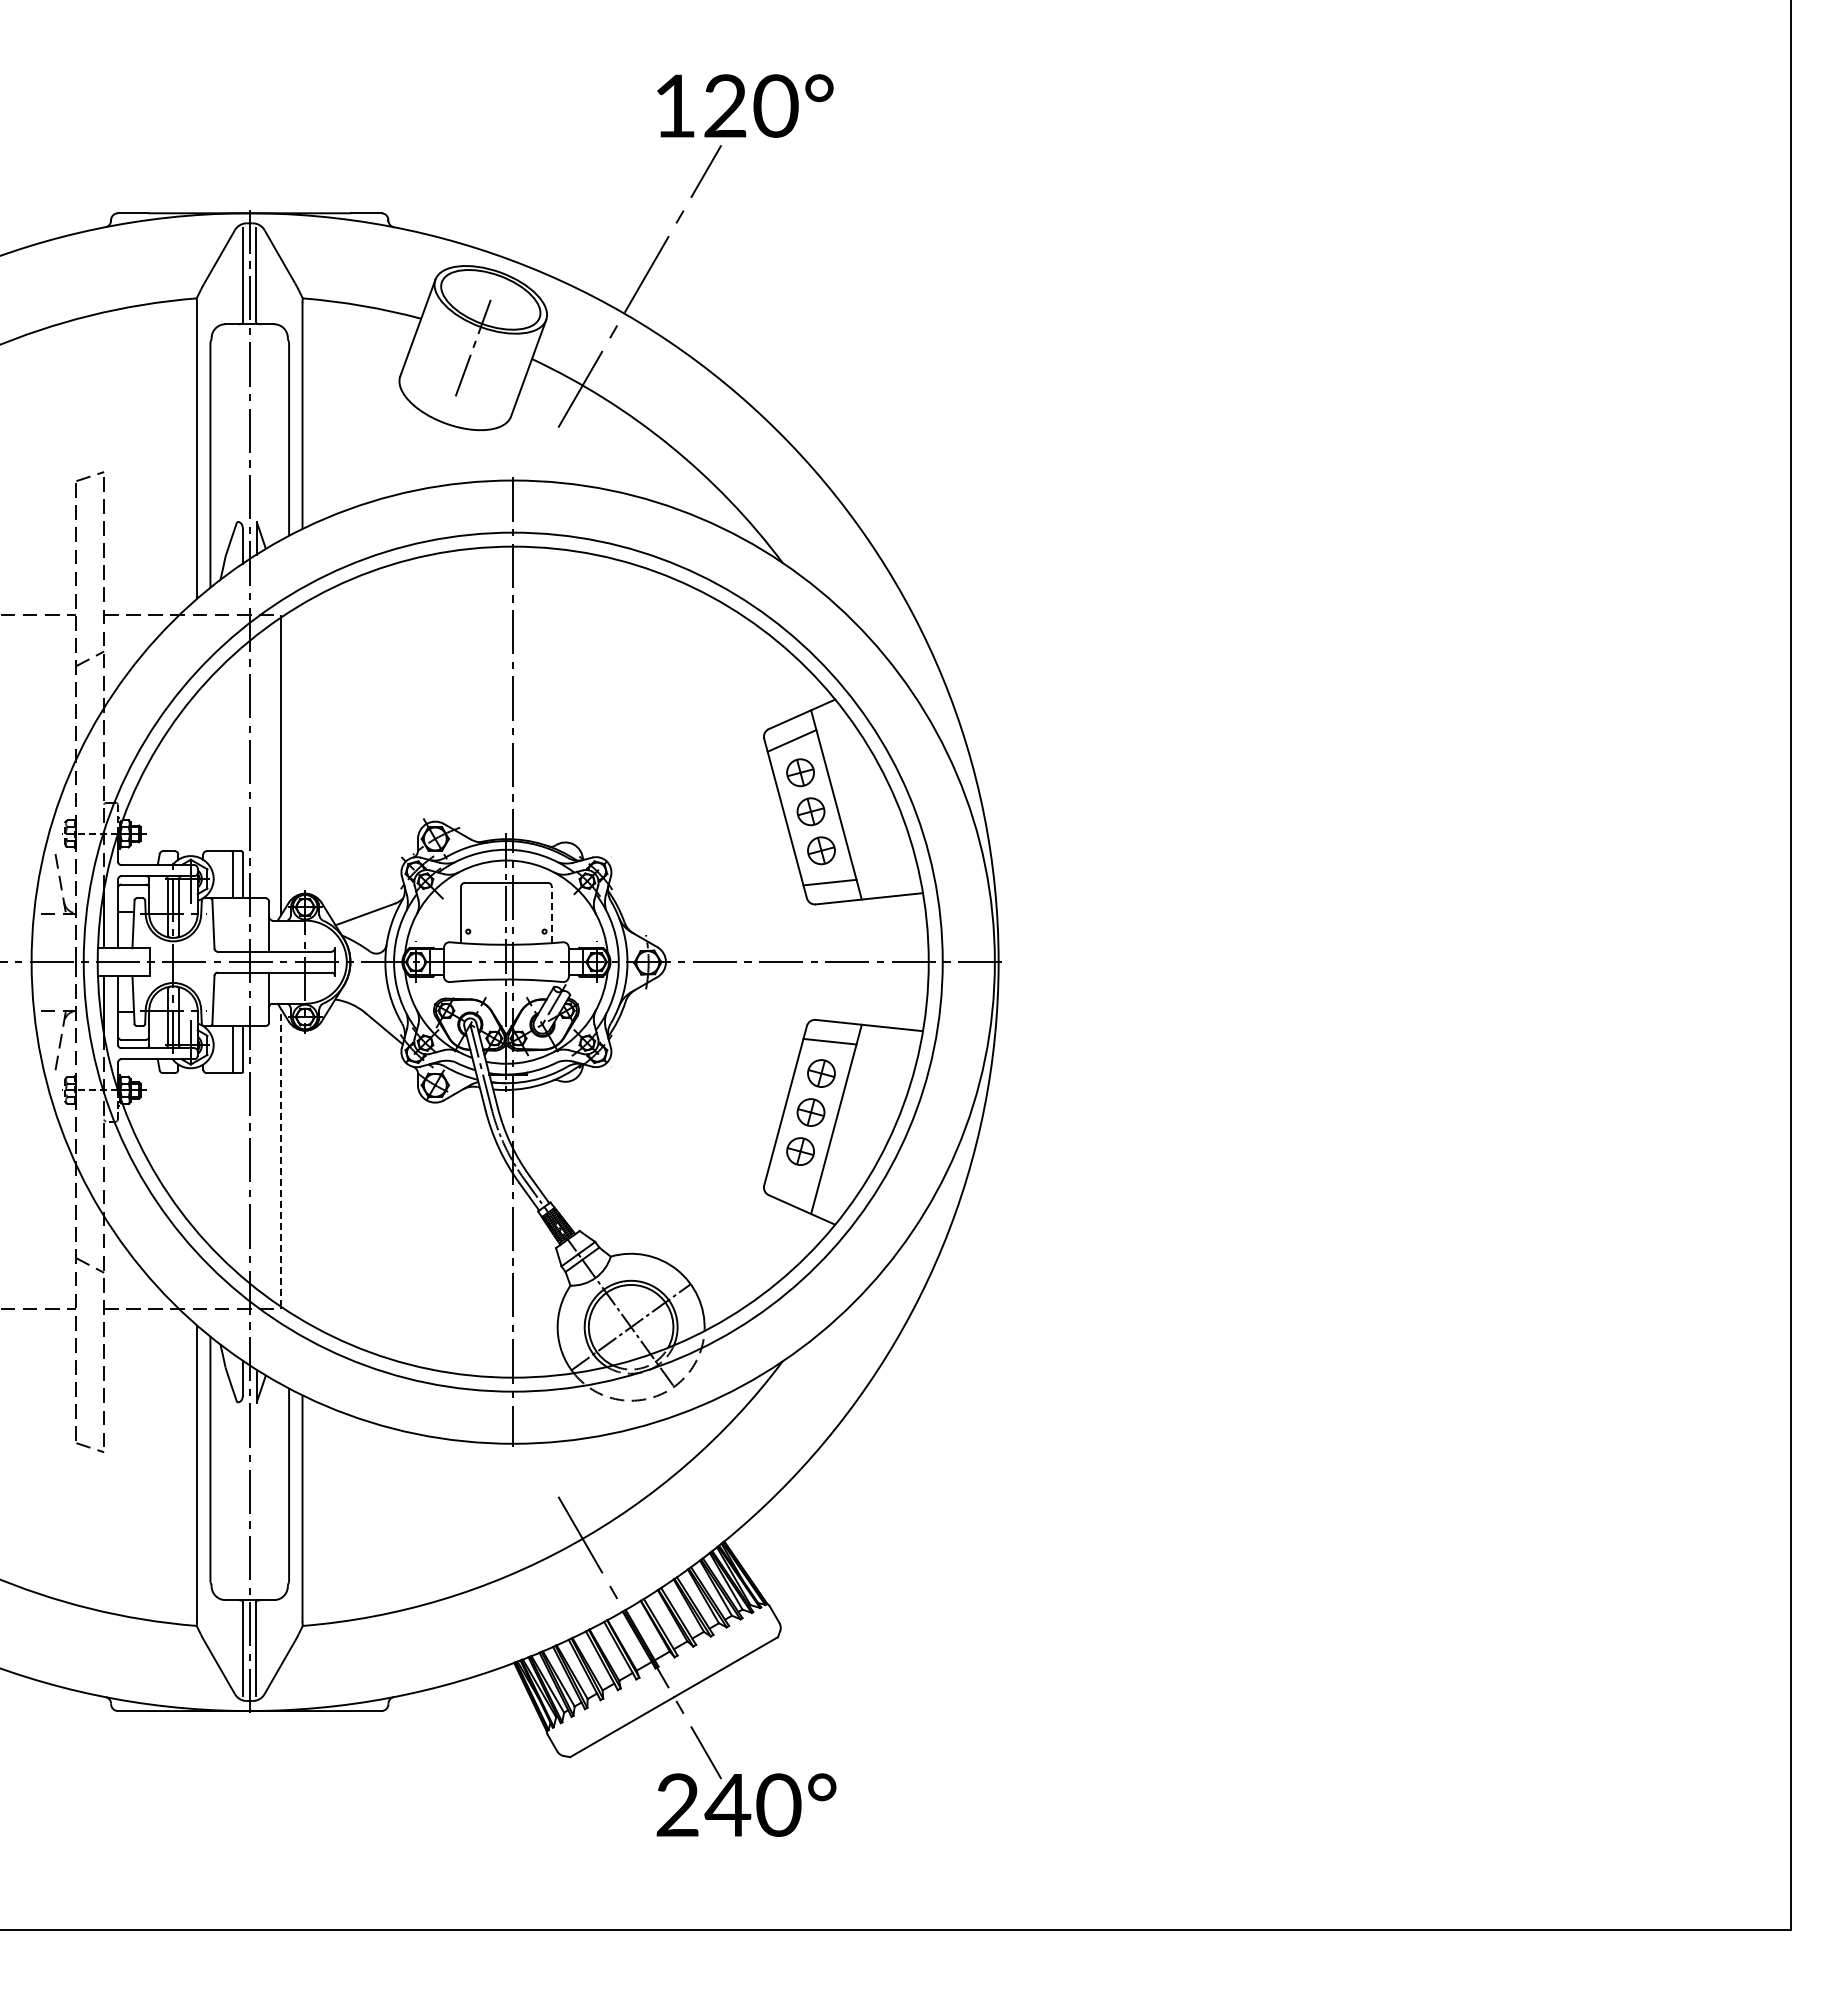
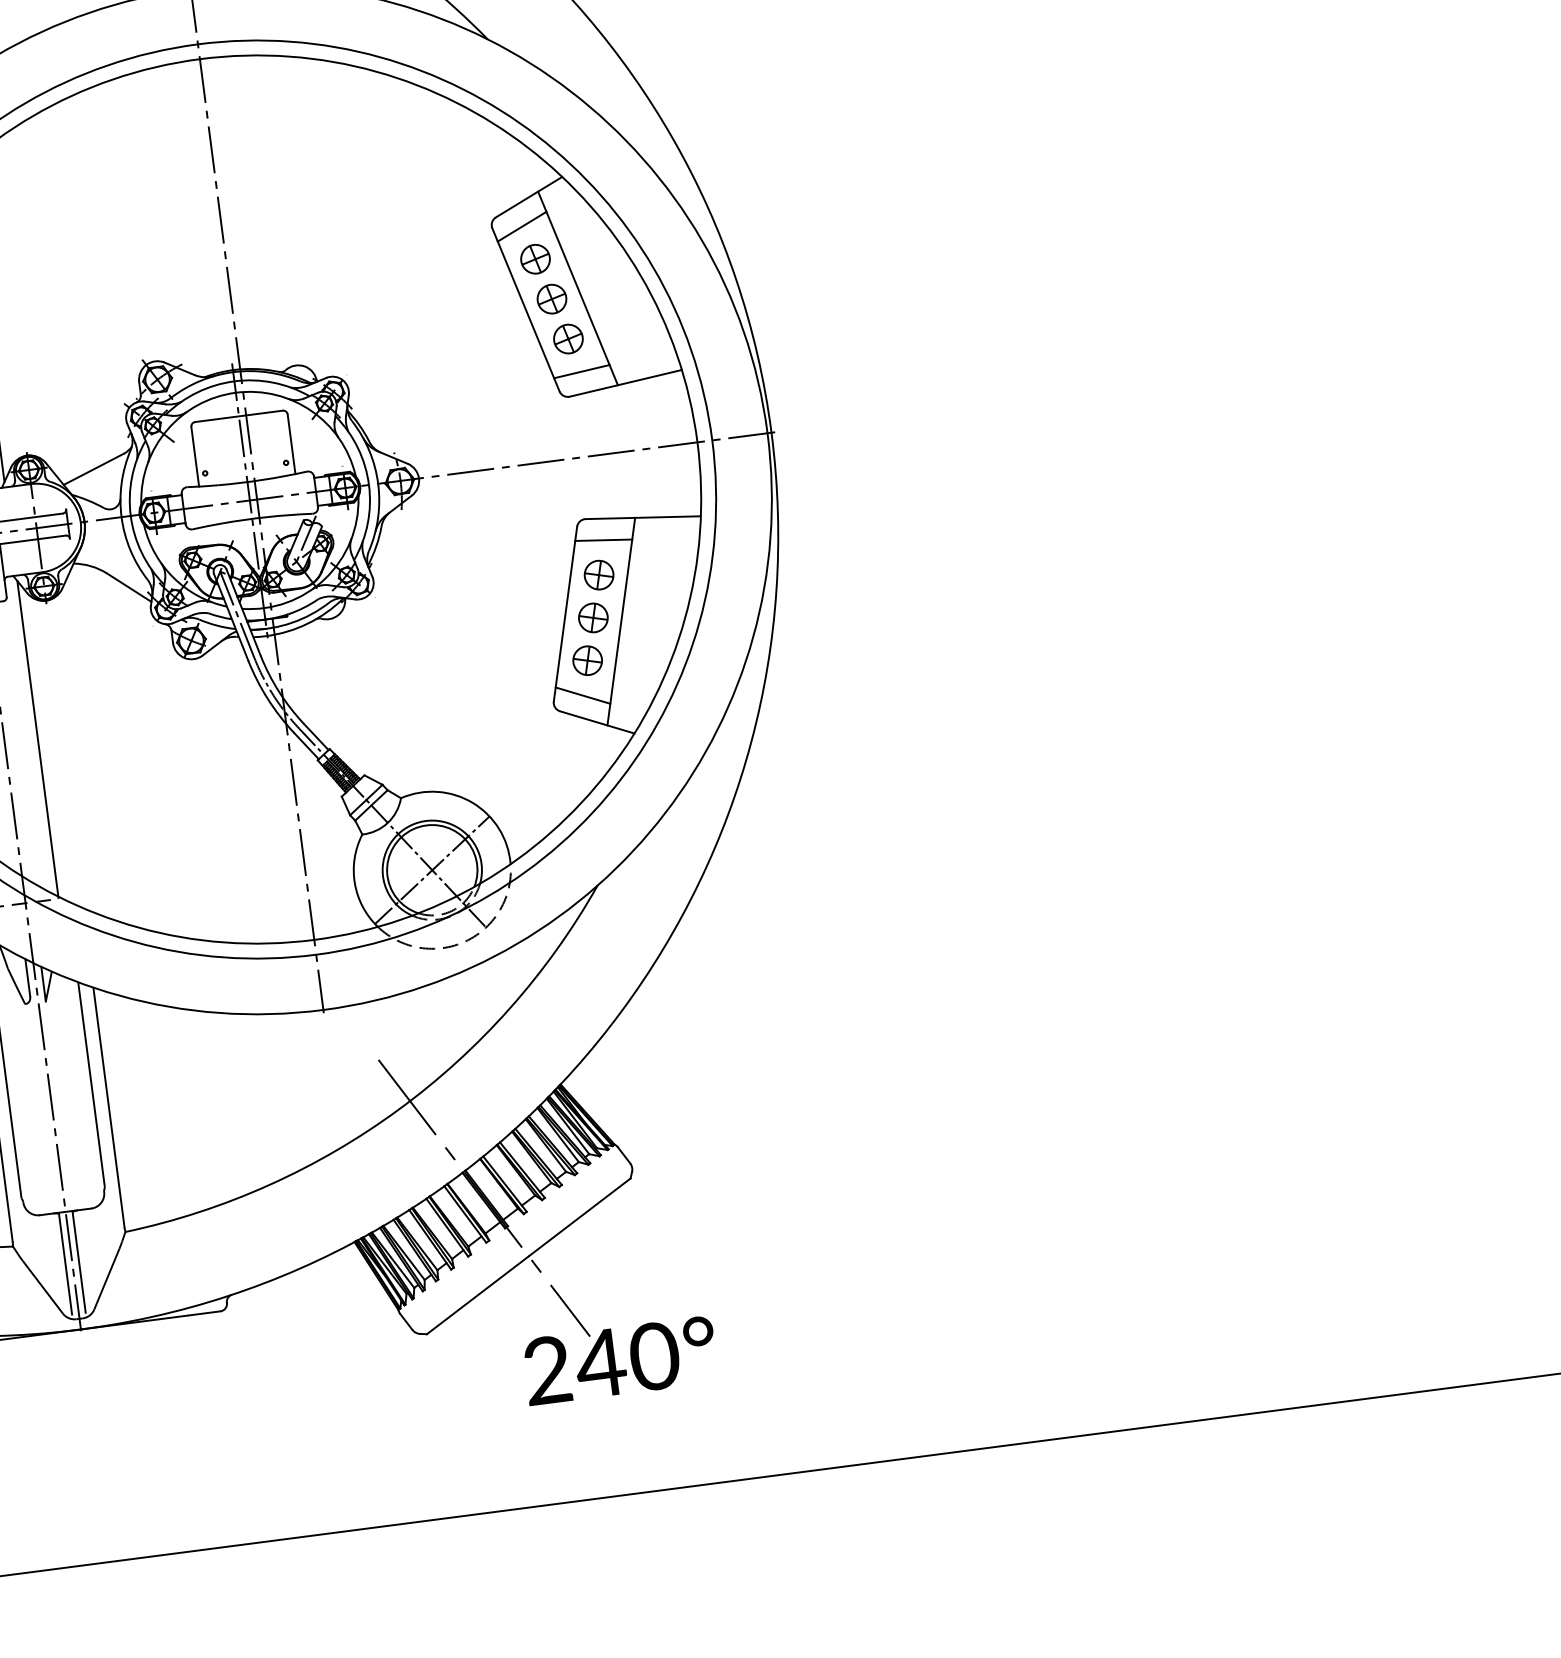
line: (551, 914) -> (291, 443), dashed -> solid
line: (280, 1157) -> (37, 738), dashed -> solid
line: (791, 1183) -> (582, 695), added

